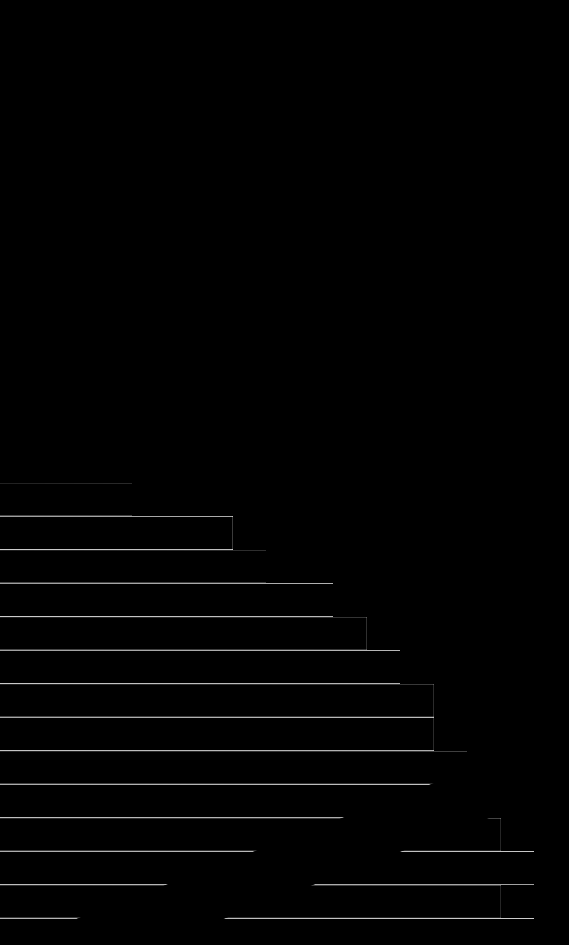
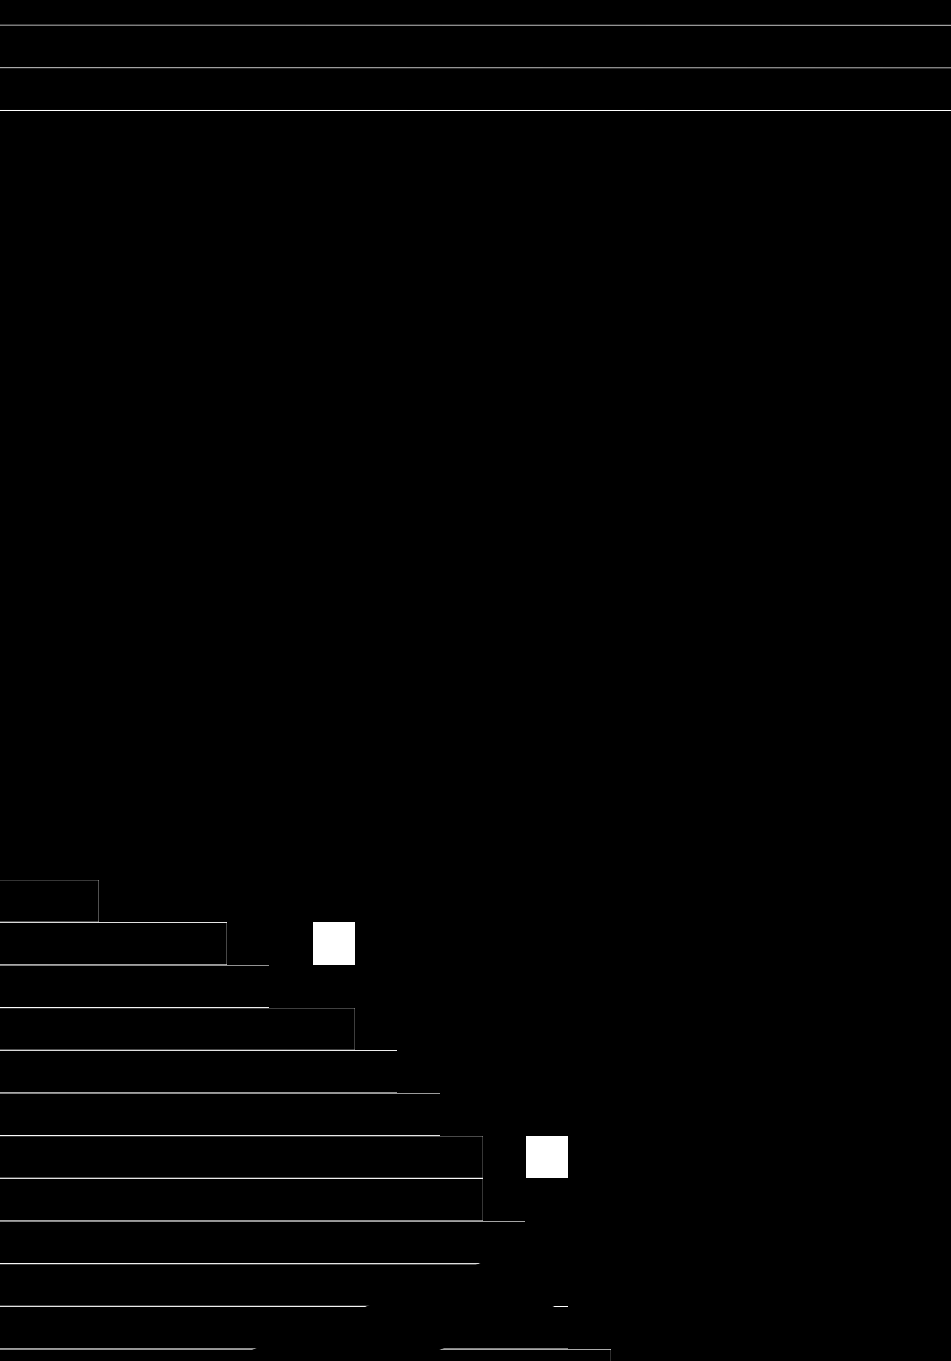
fill: (316, 532) -> (333, 943), removed
fill: (483, 700) -> (546, 1156), removed

